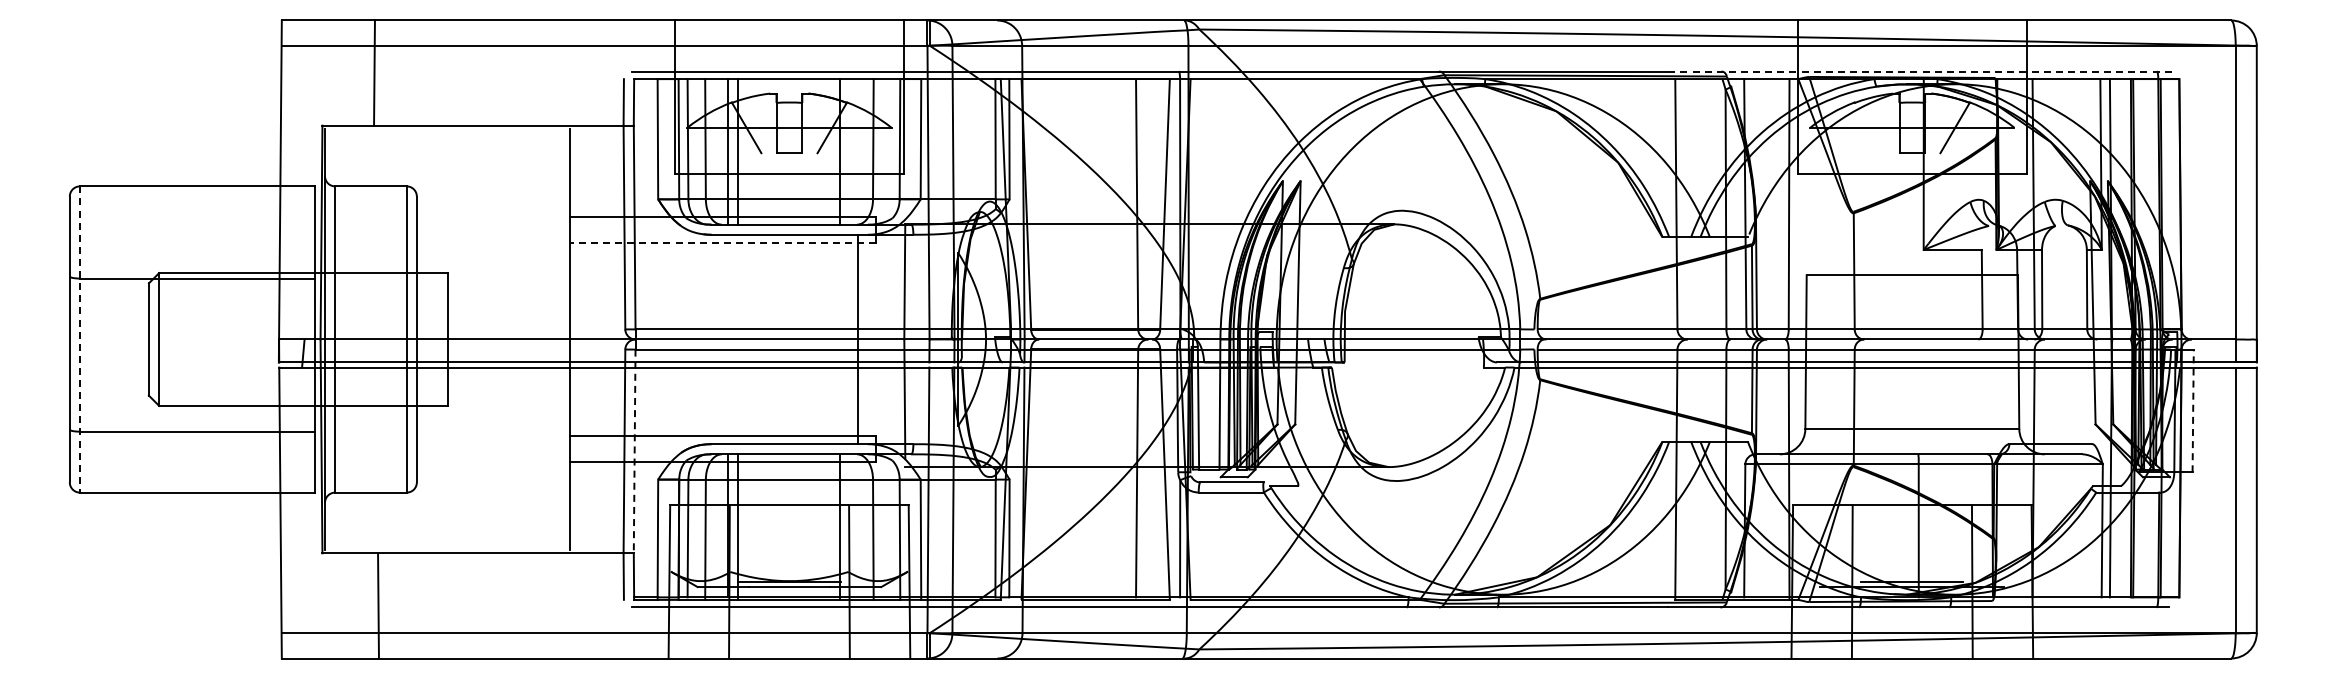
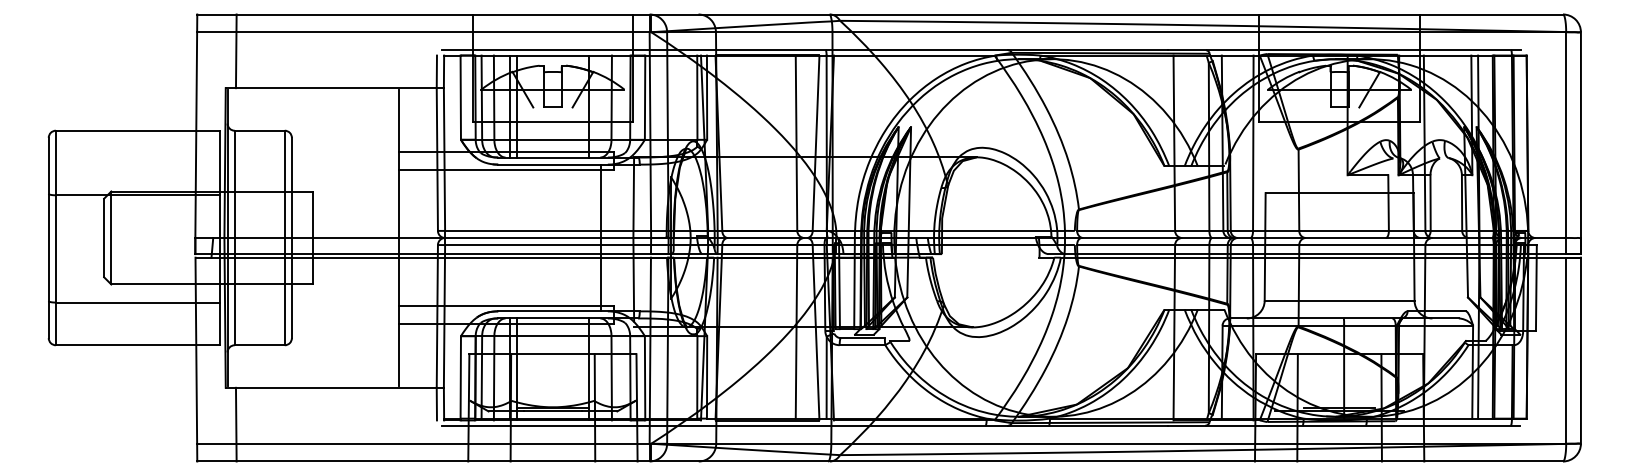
line: (1919, 71) -> (1344, 50), dashed -> solid
line: (374, 72) -> (236, 50), moved
line: (722, 242) -> (506, 170), dashed -> solid
line: (80, 340) -> (56, 238), dashed -> solid
line: (2193, 410) -> (1536, 287), dashed -> solid
line: (634, 451) -> (444, 316), dashed -> solid
line: (378, 605) -> (236, 424), moved

